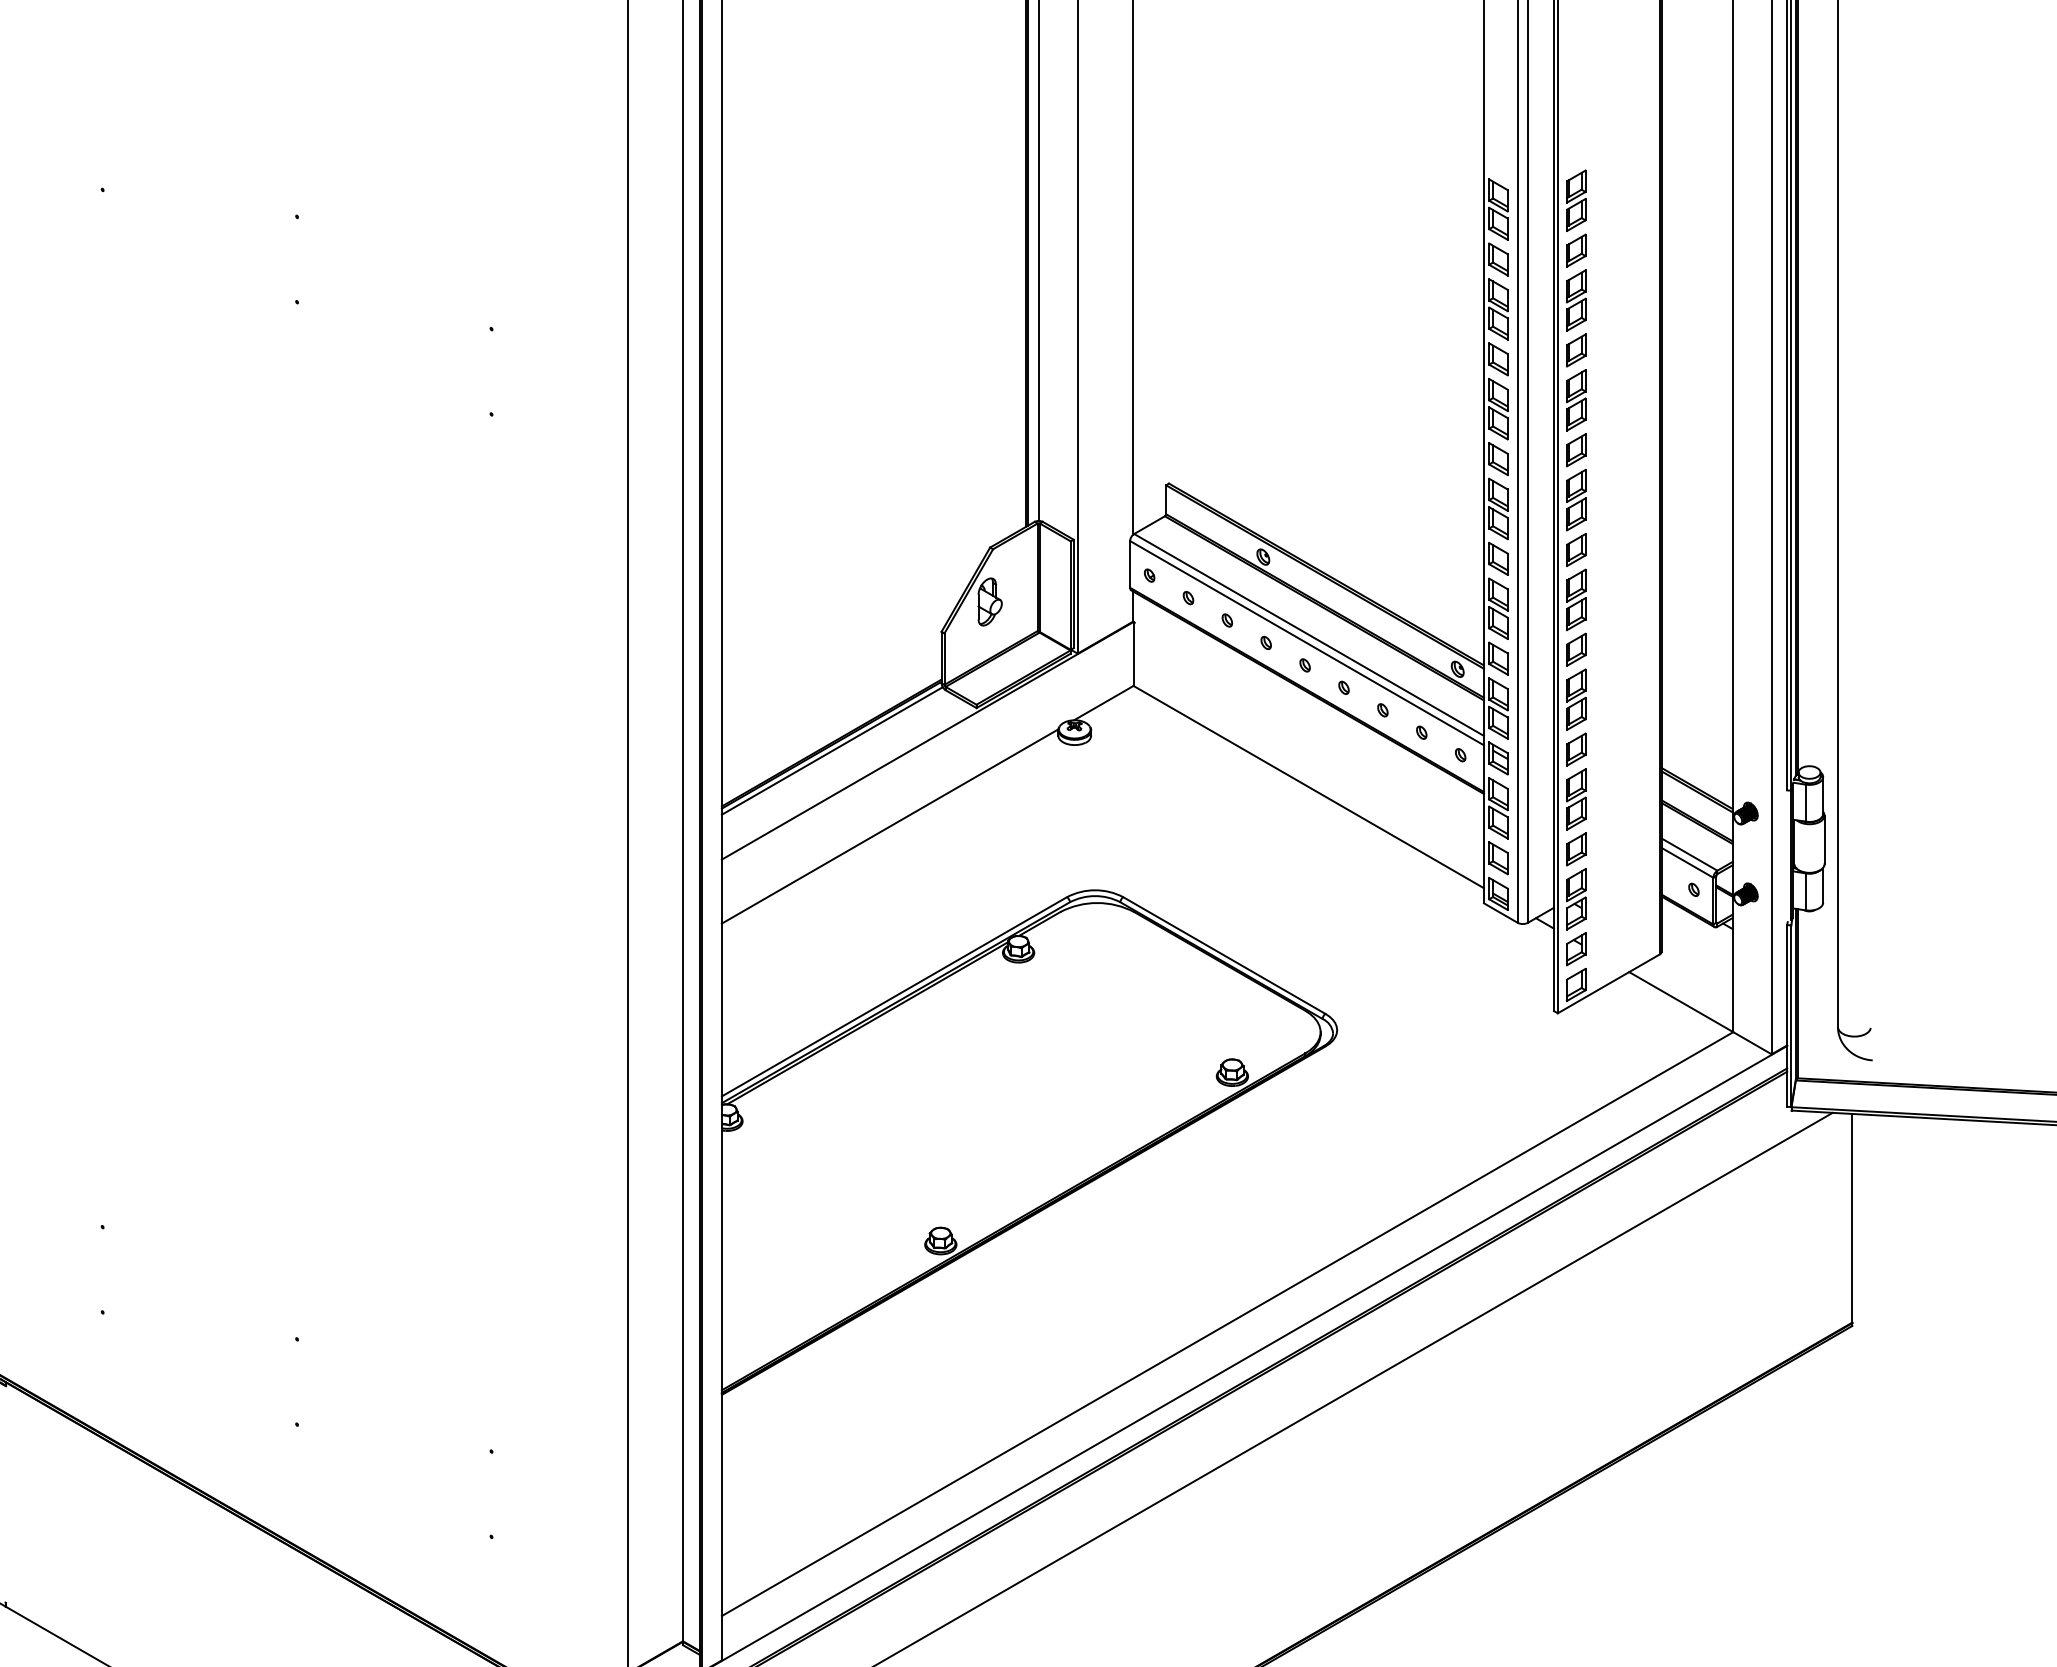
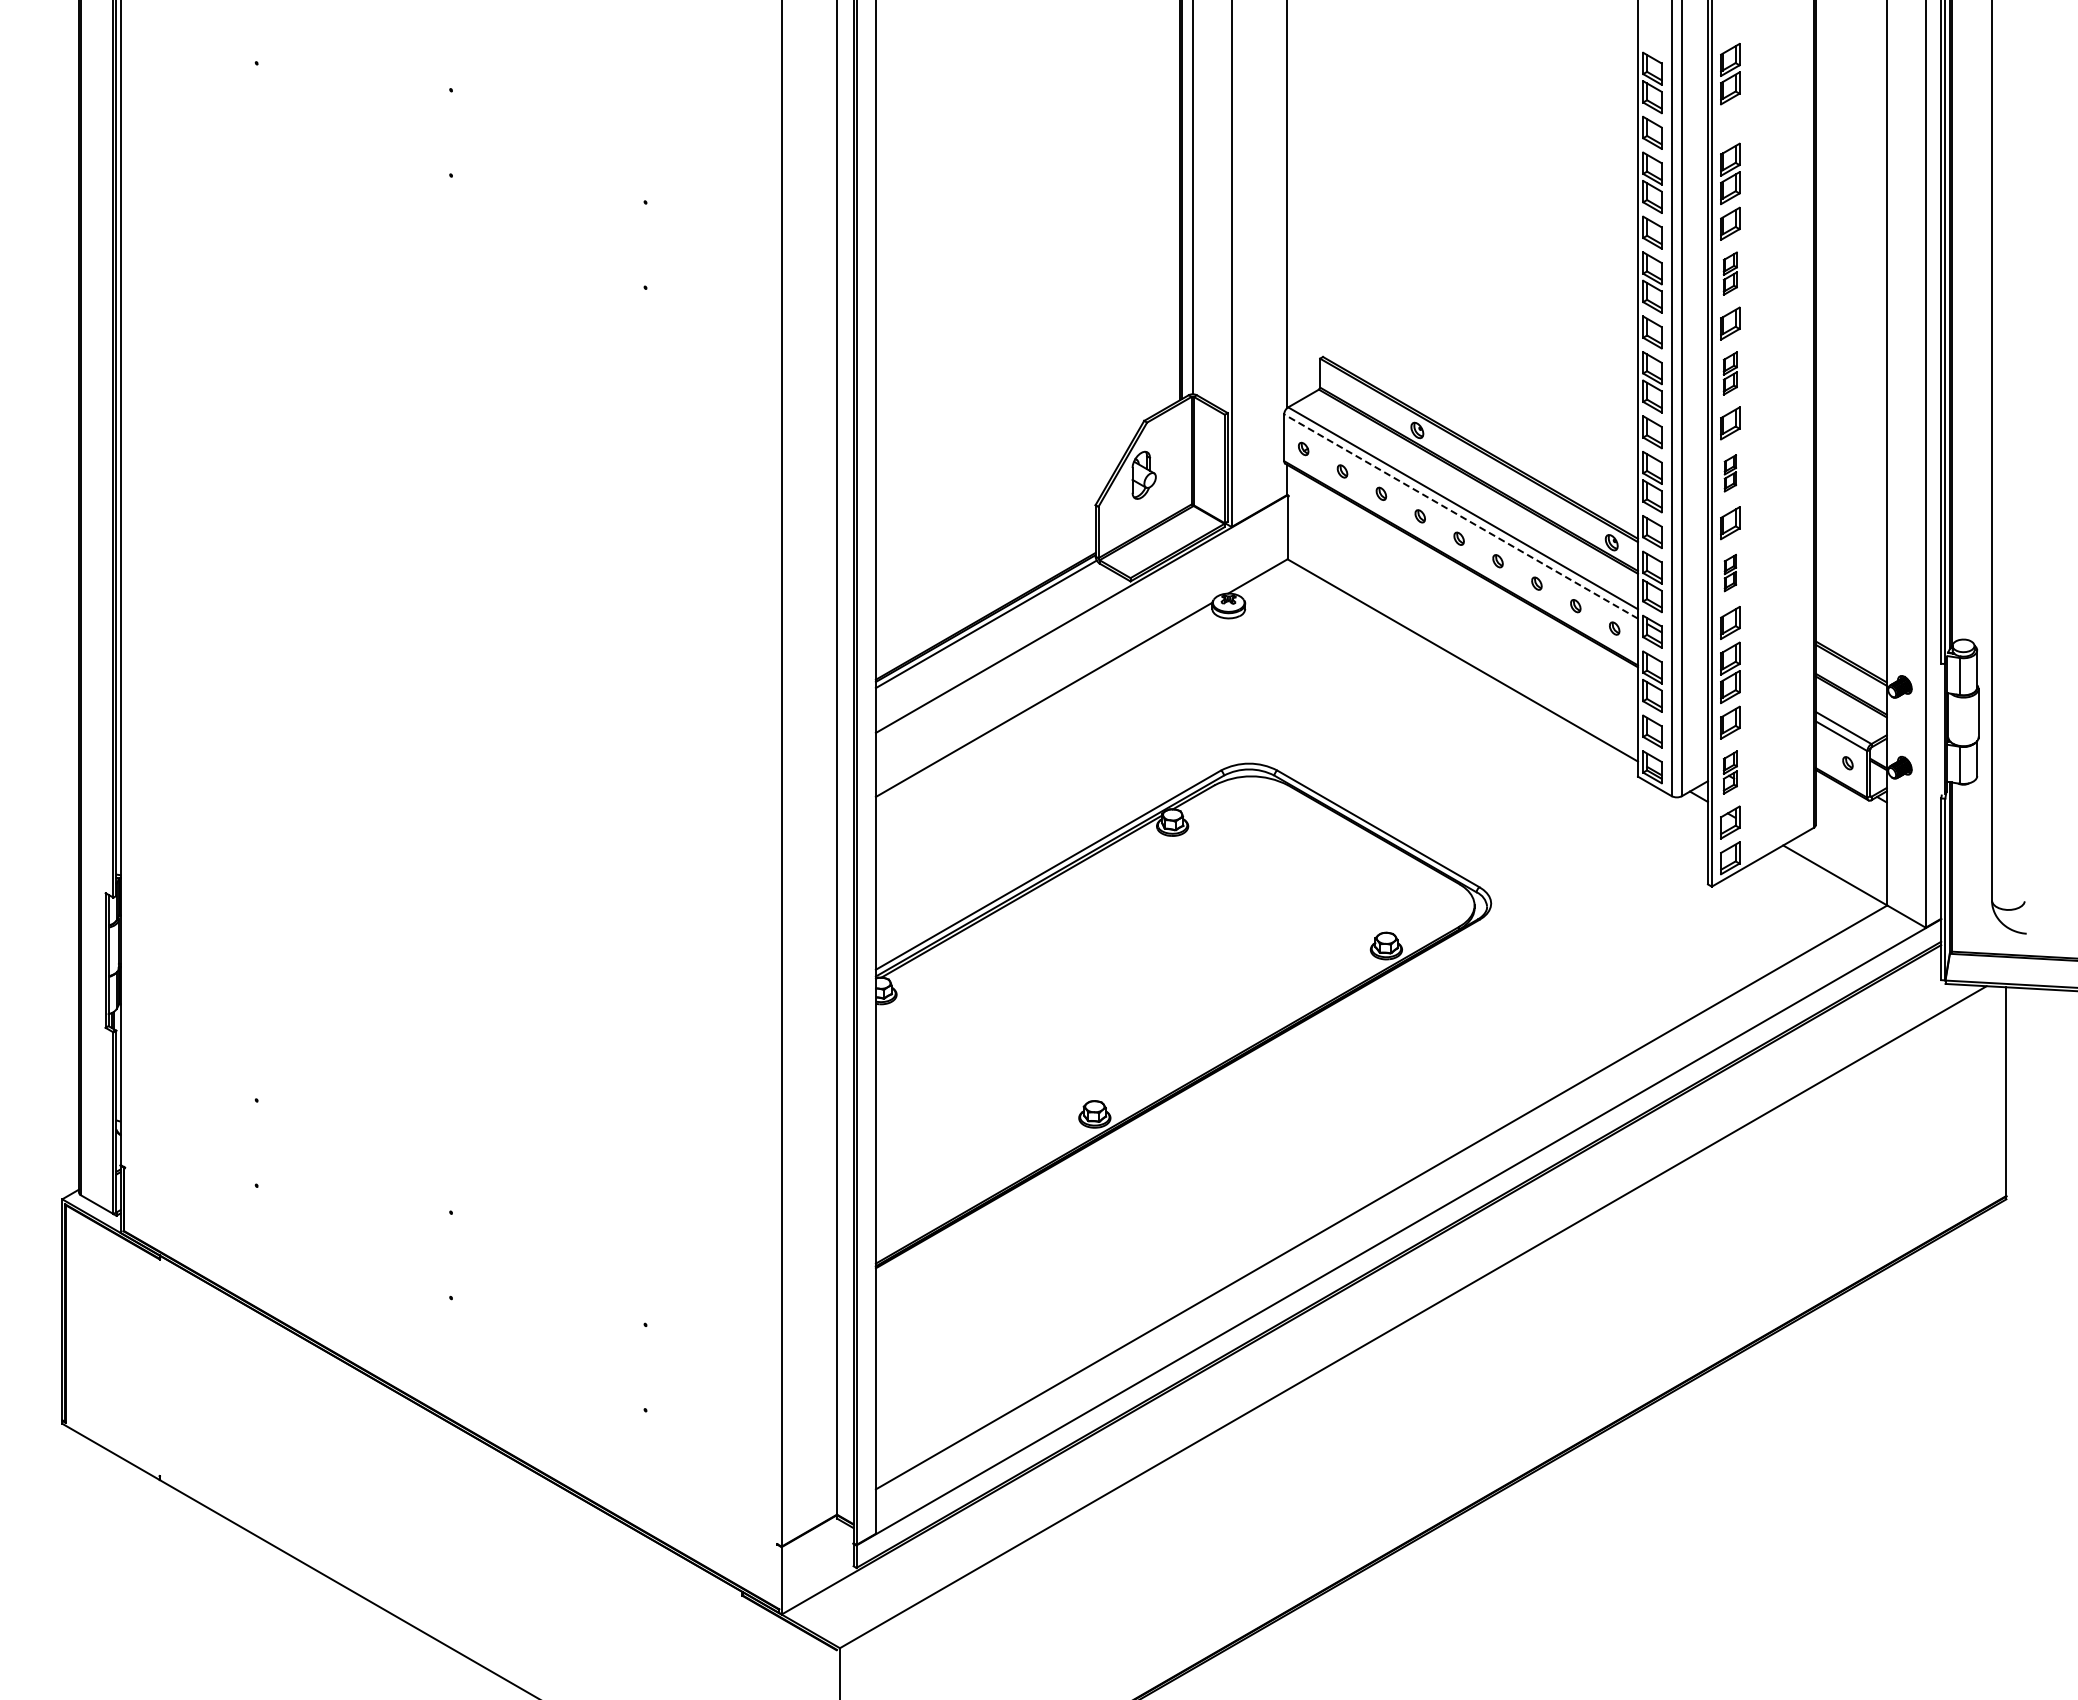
part: (1576, 250) -> (1730, 123), removed
part: (1576, 400) -> (1730, 273), size x0.7
part: (1576, 500) -> (1730, 373), size x0.7
part: (1576, 600) -> (1730, 473), size x0.6
line: (1306, 643) -> (1460, 516), solid -> dashed
part: (1576, 699) -> (1730, 572), size x0.6
part: (1576, 899) -> (1730, 772), size x0.7

